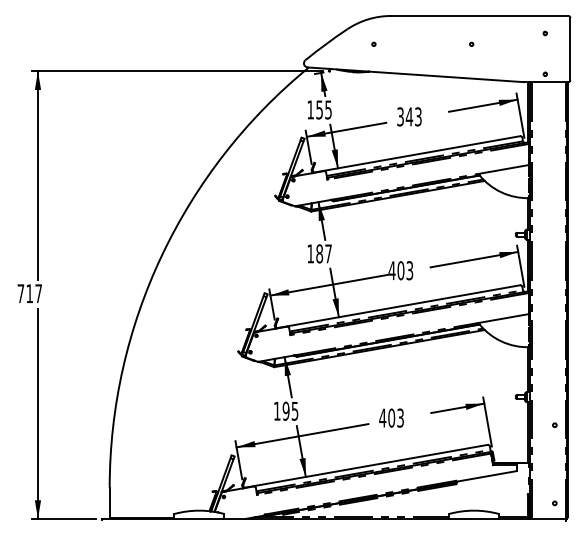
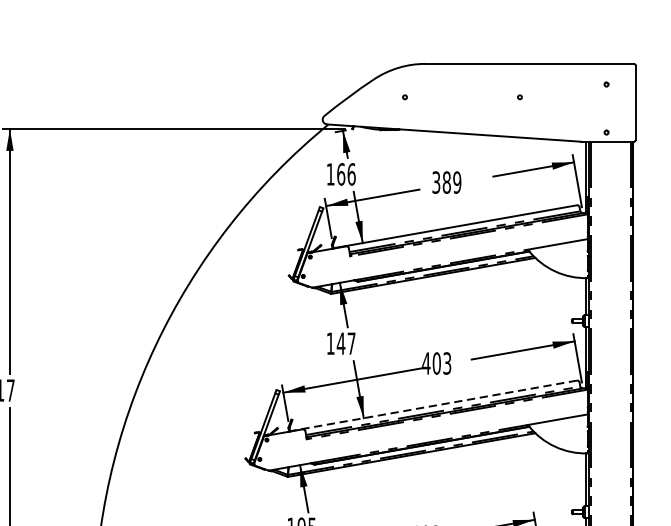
text: (324, 109) -> (346, 173), 155 -> 166
text: (413, 116) -> (451, 182), 343 -> 389
text: (319, 253) -> (341, 343), 187 -> 147
line: (399, 306) -> (435, 405), solid -> dashed

